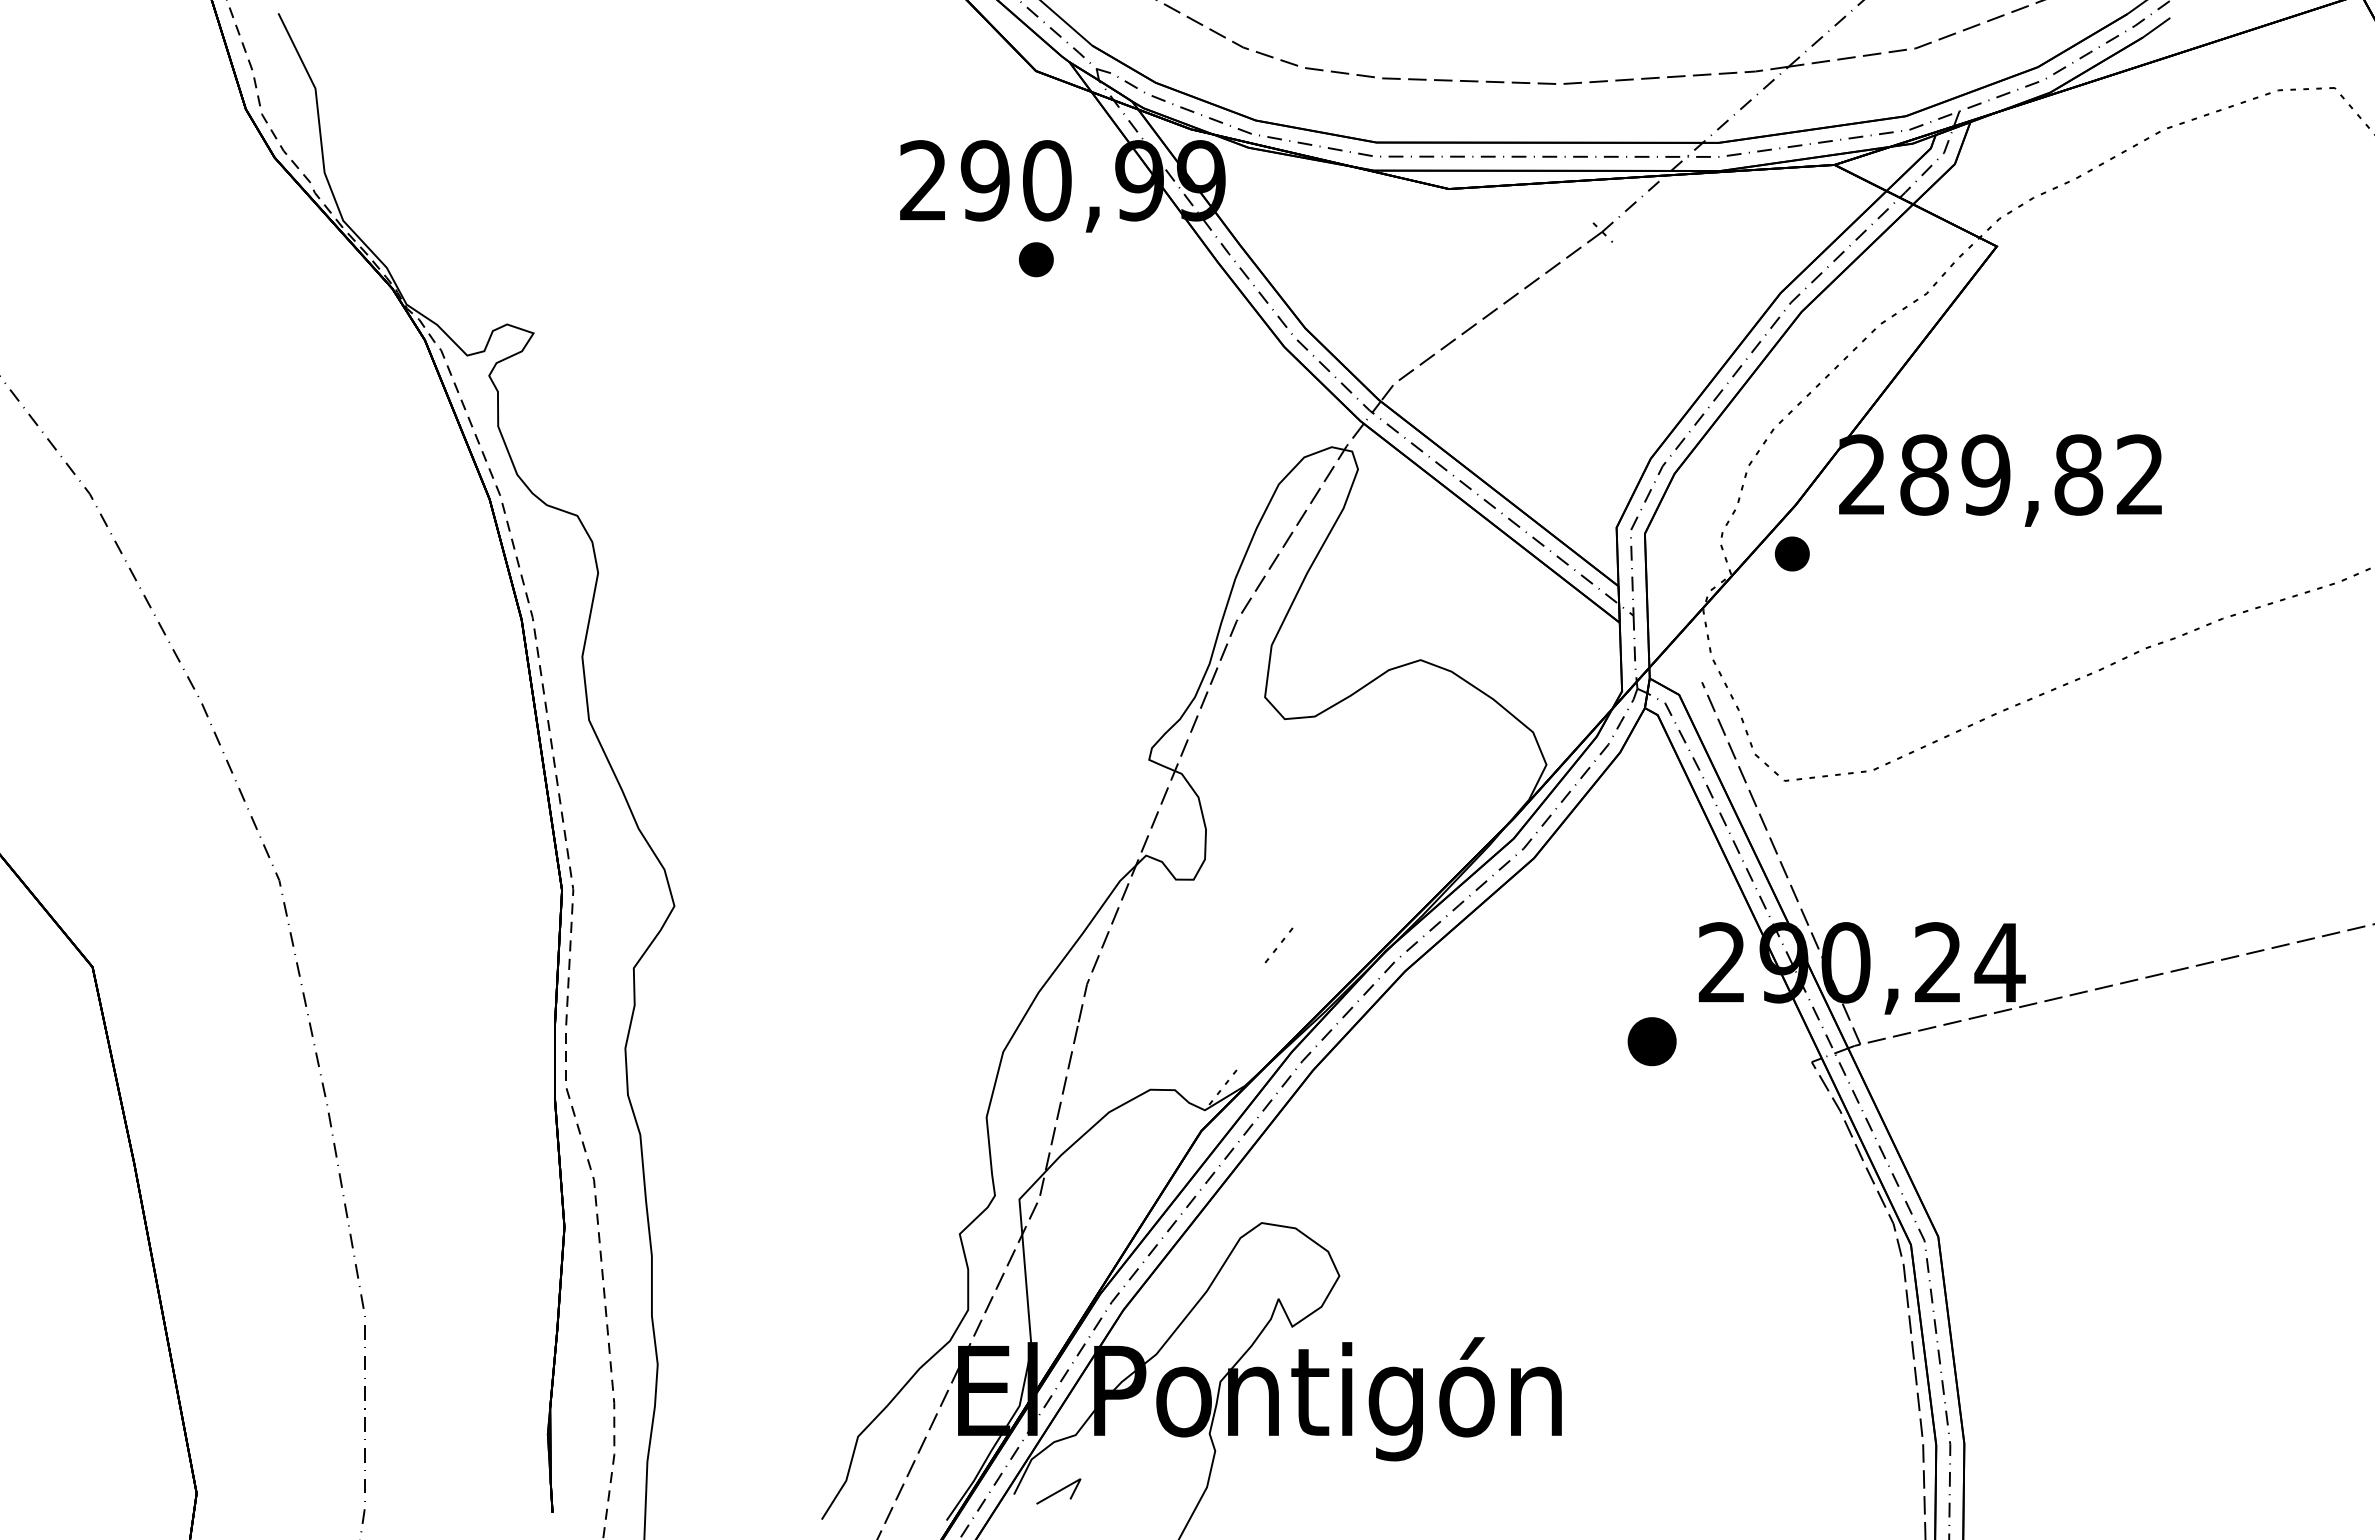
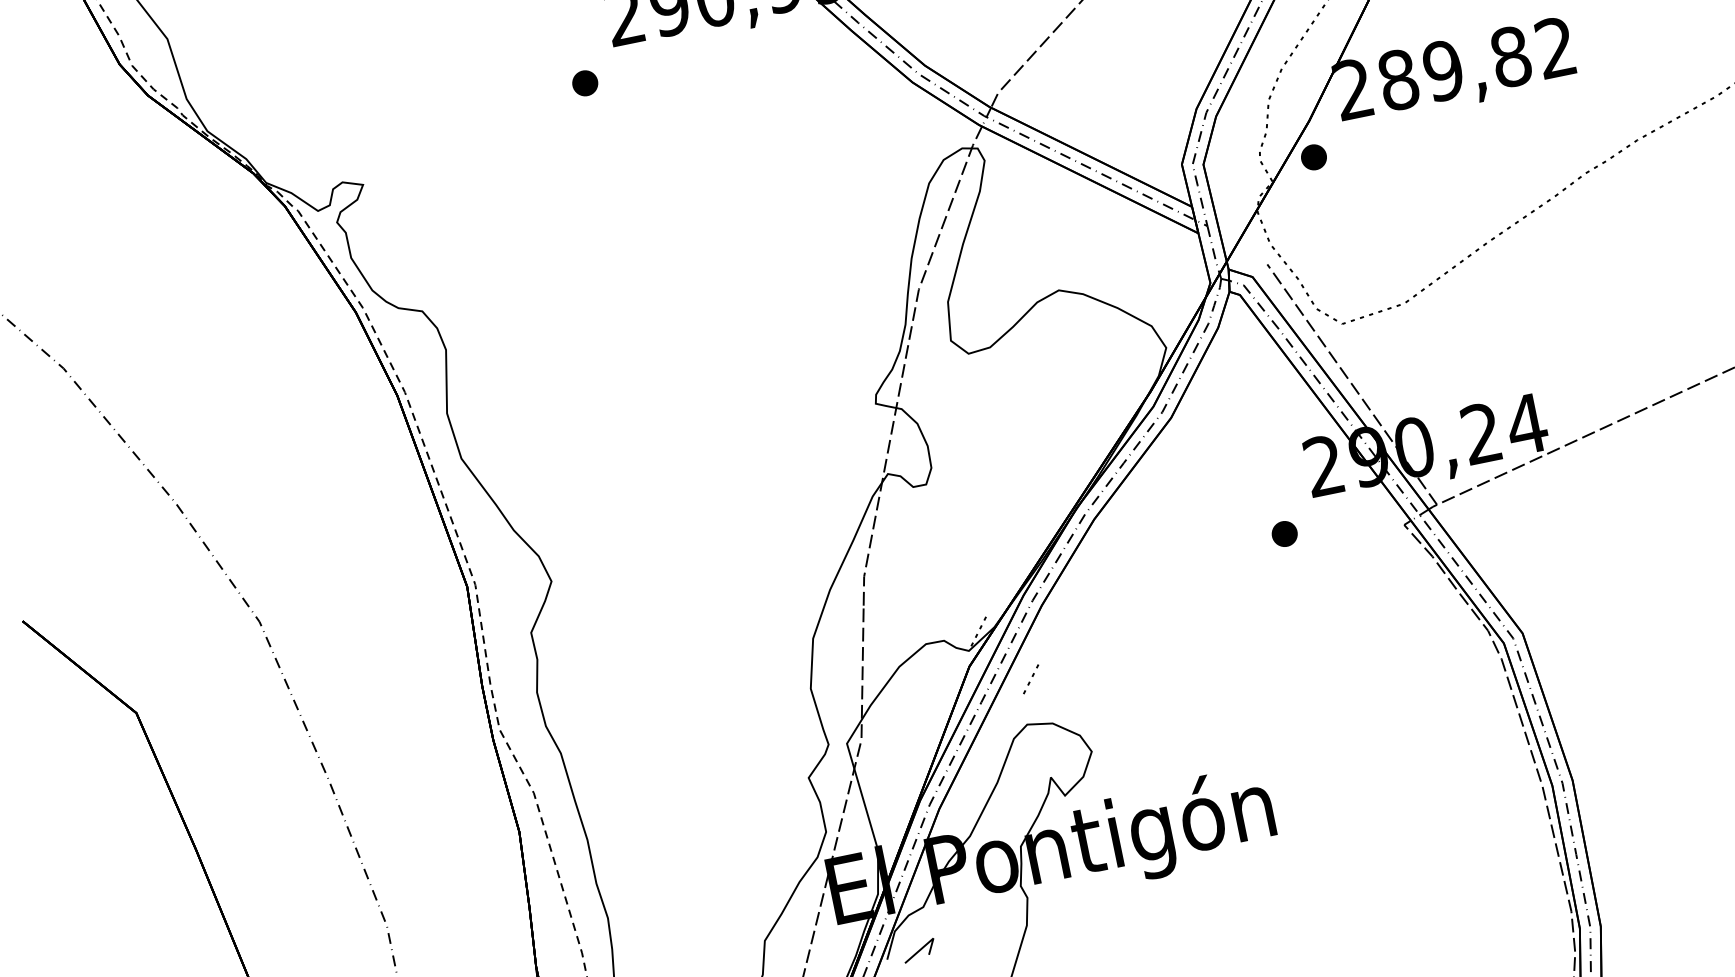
part: (1036, 259) -> (585, 83), moved
line: (1281, 942) -> (1032, 676), moved
part: (1651, 1041) -> (1284, 533), size x0.71

